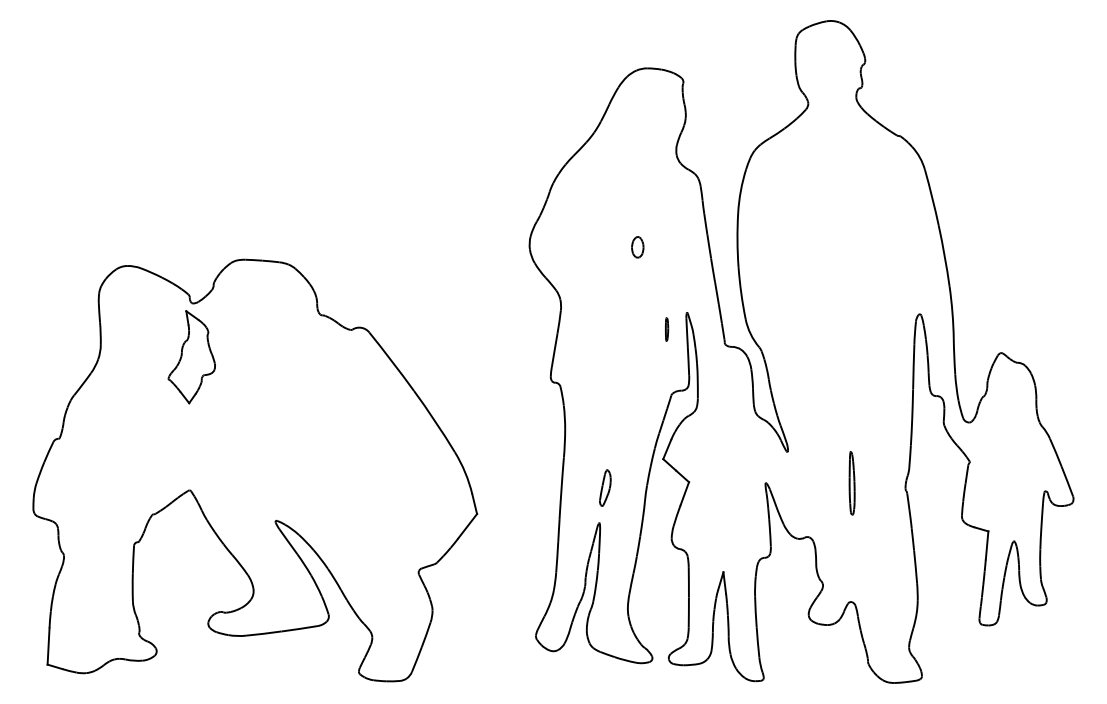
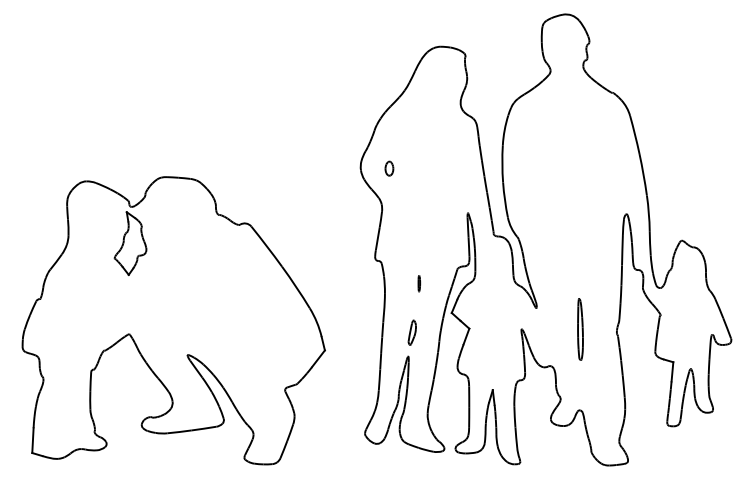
part: (637, 247) -> (389, 168), moved
part: (667, 329) -> (419, 283), moved
part: (852, 483) -> (580, 329), size x1.43

